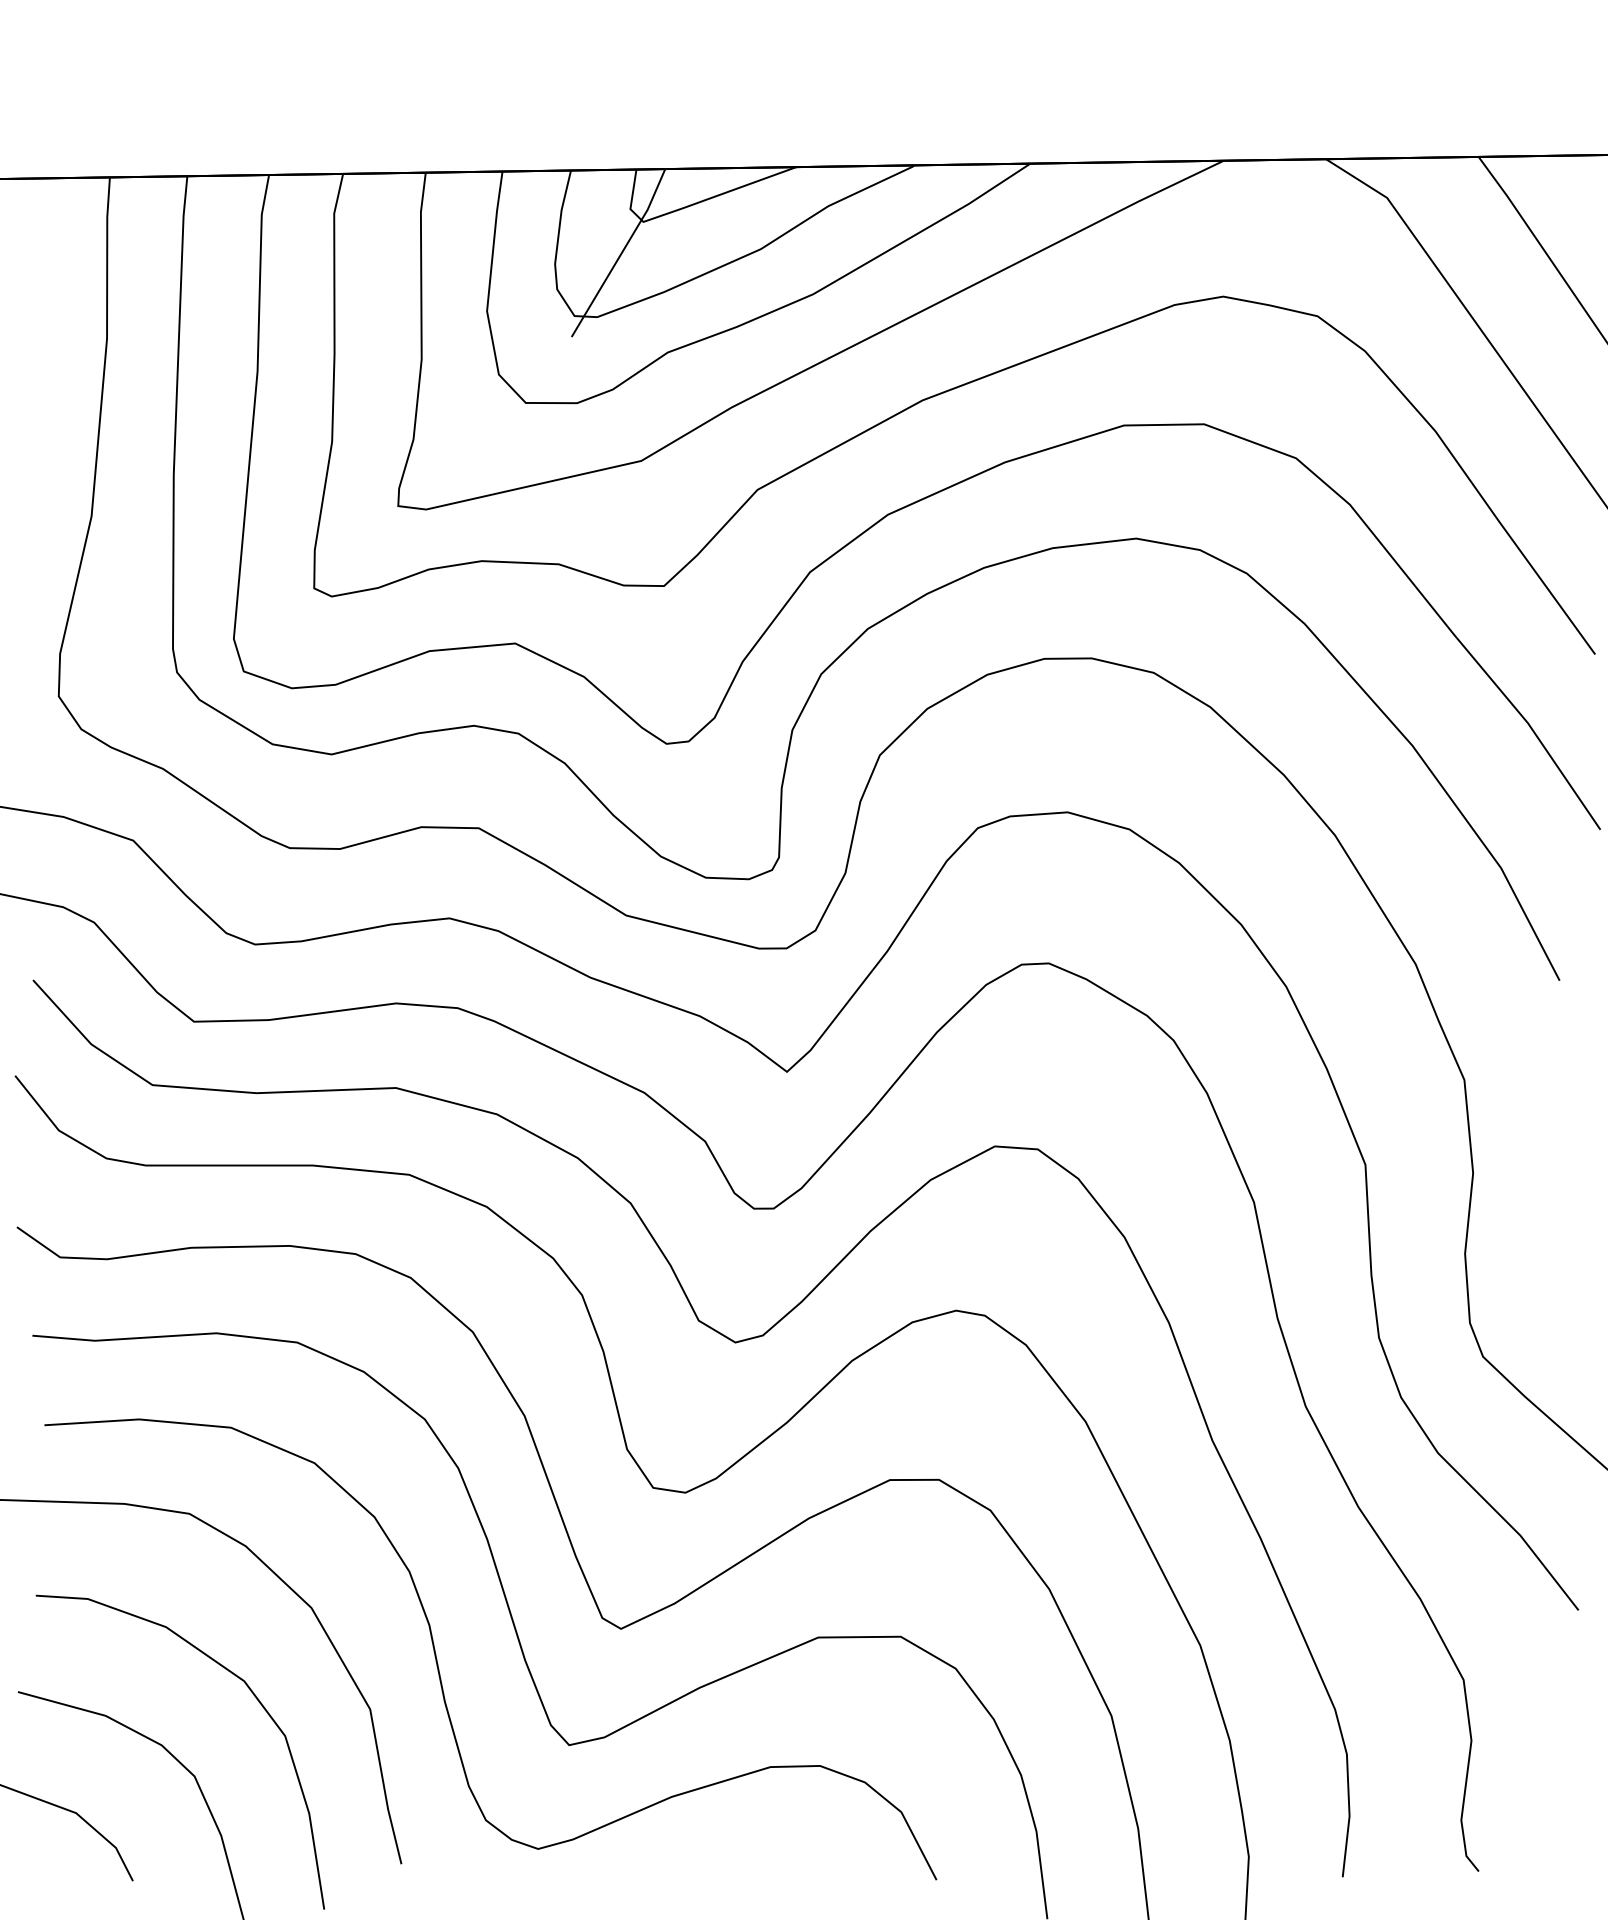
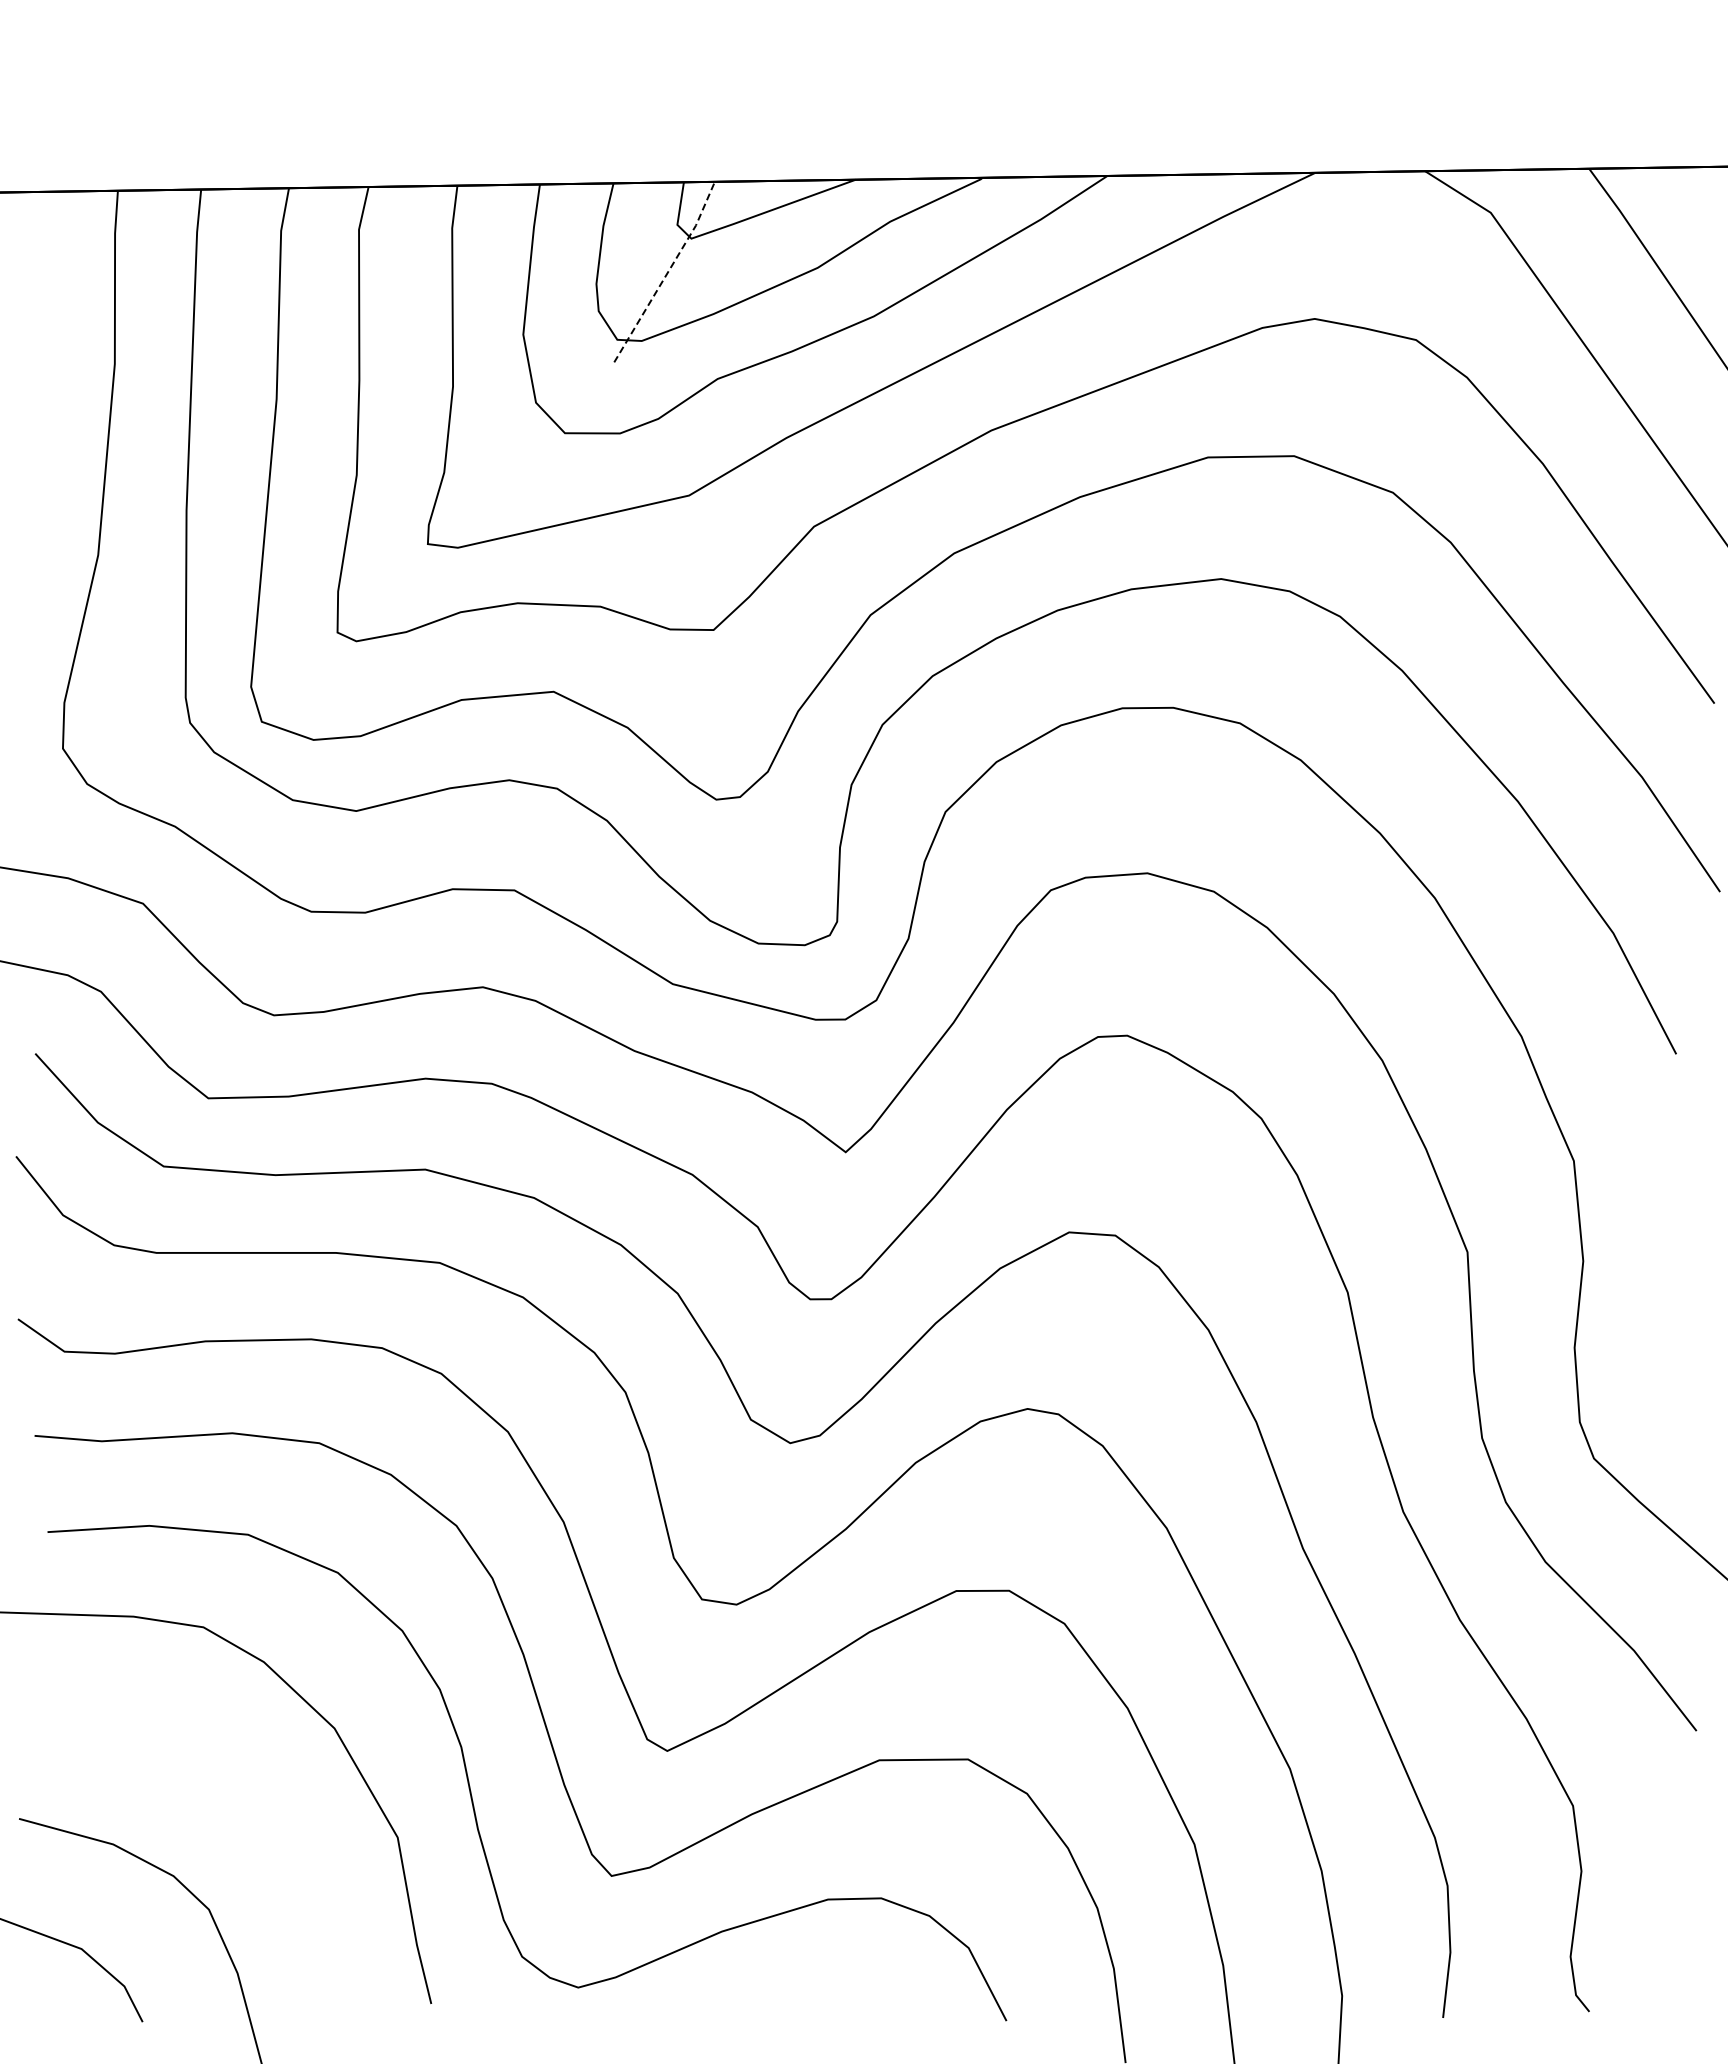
line: (621, 253) -> (667, 272), solid -> dashed
curve: (255, 1698) -> (274, 1825), removed

